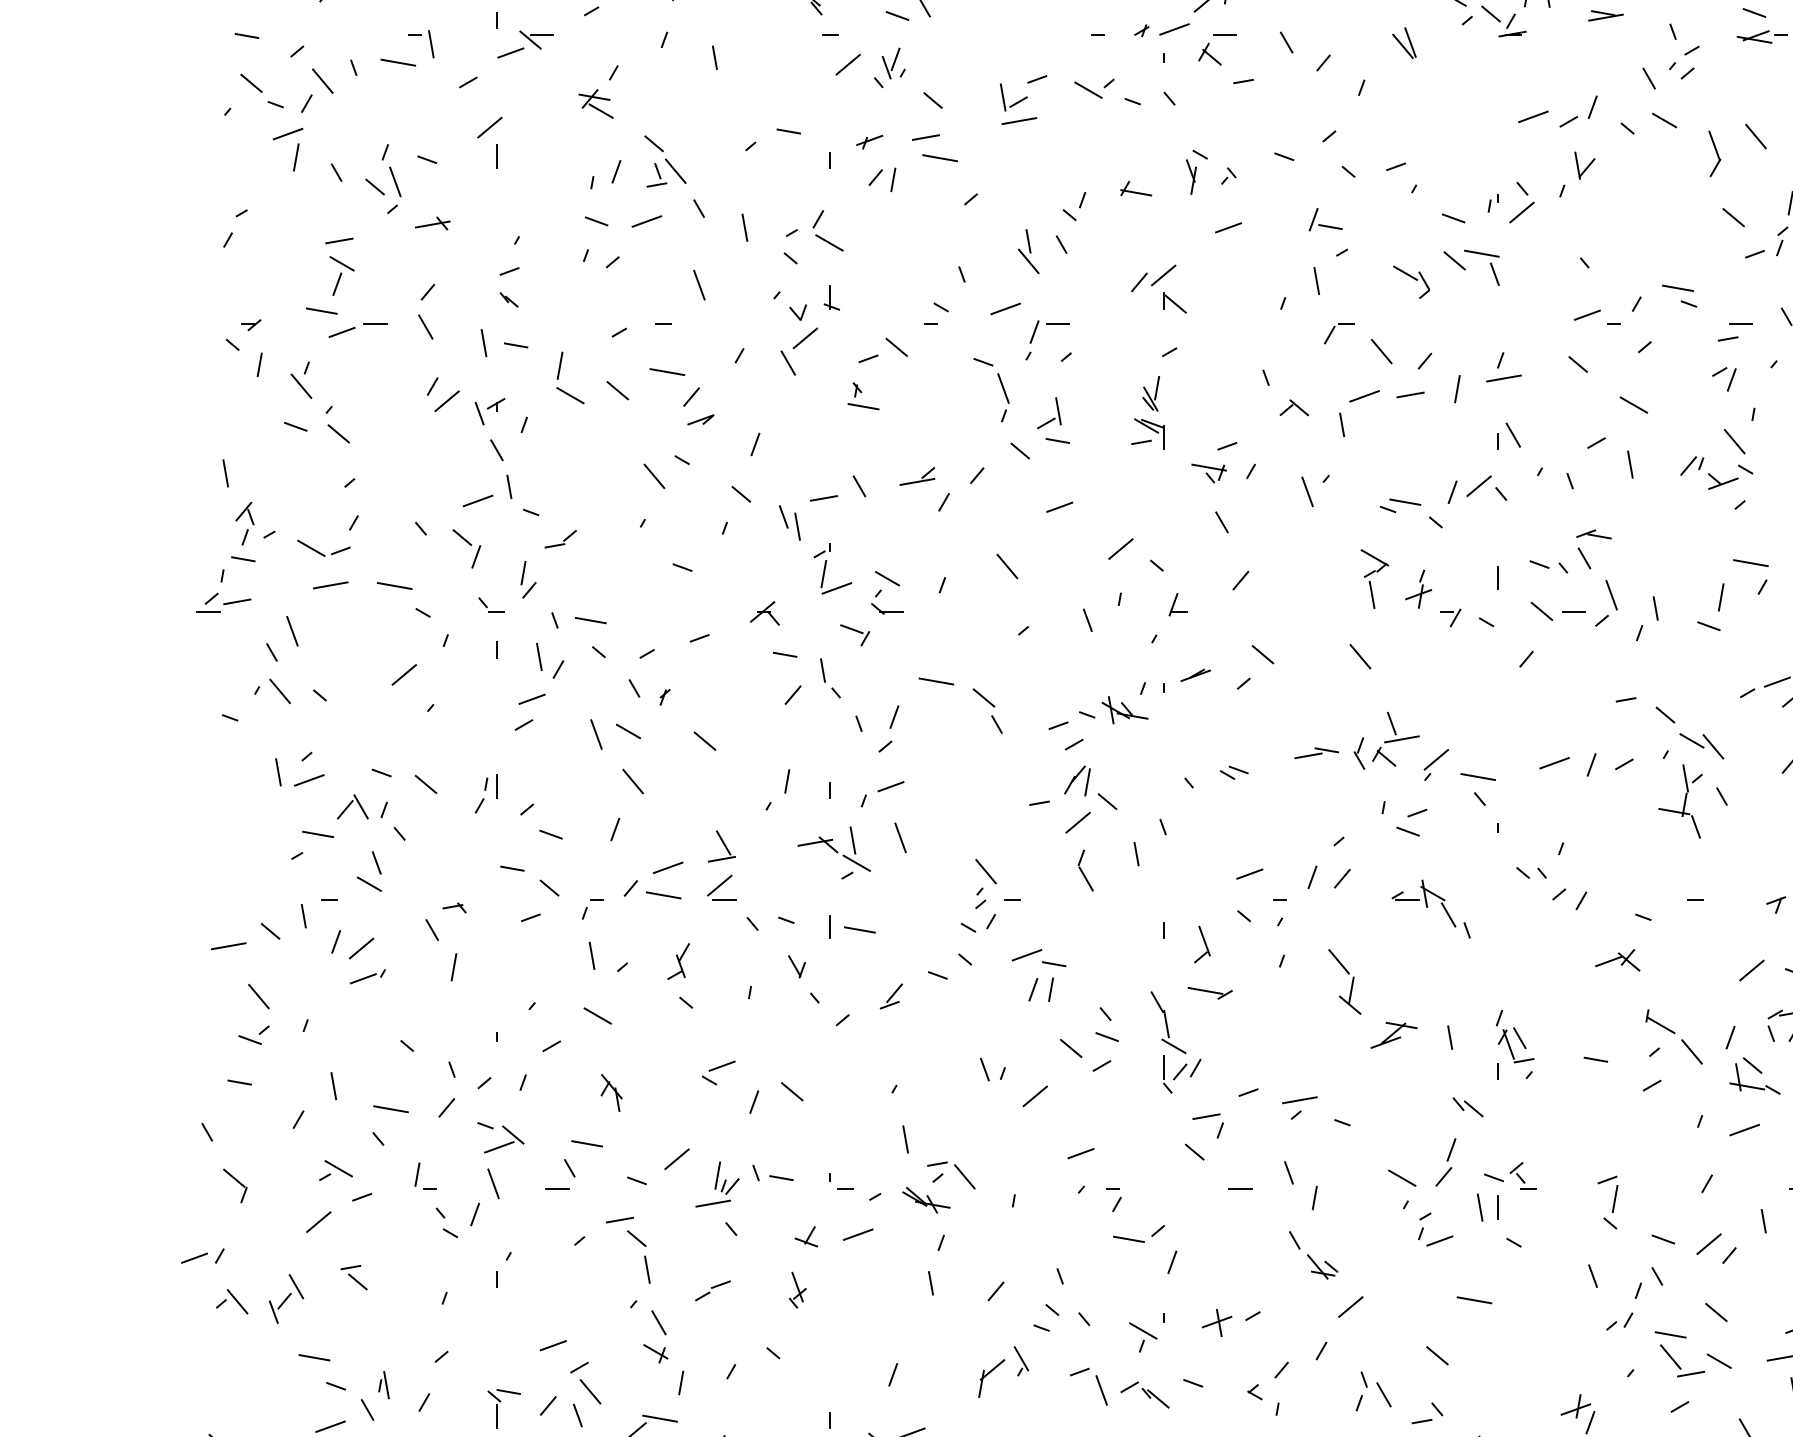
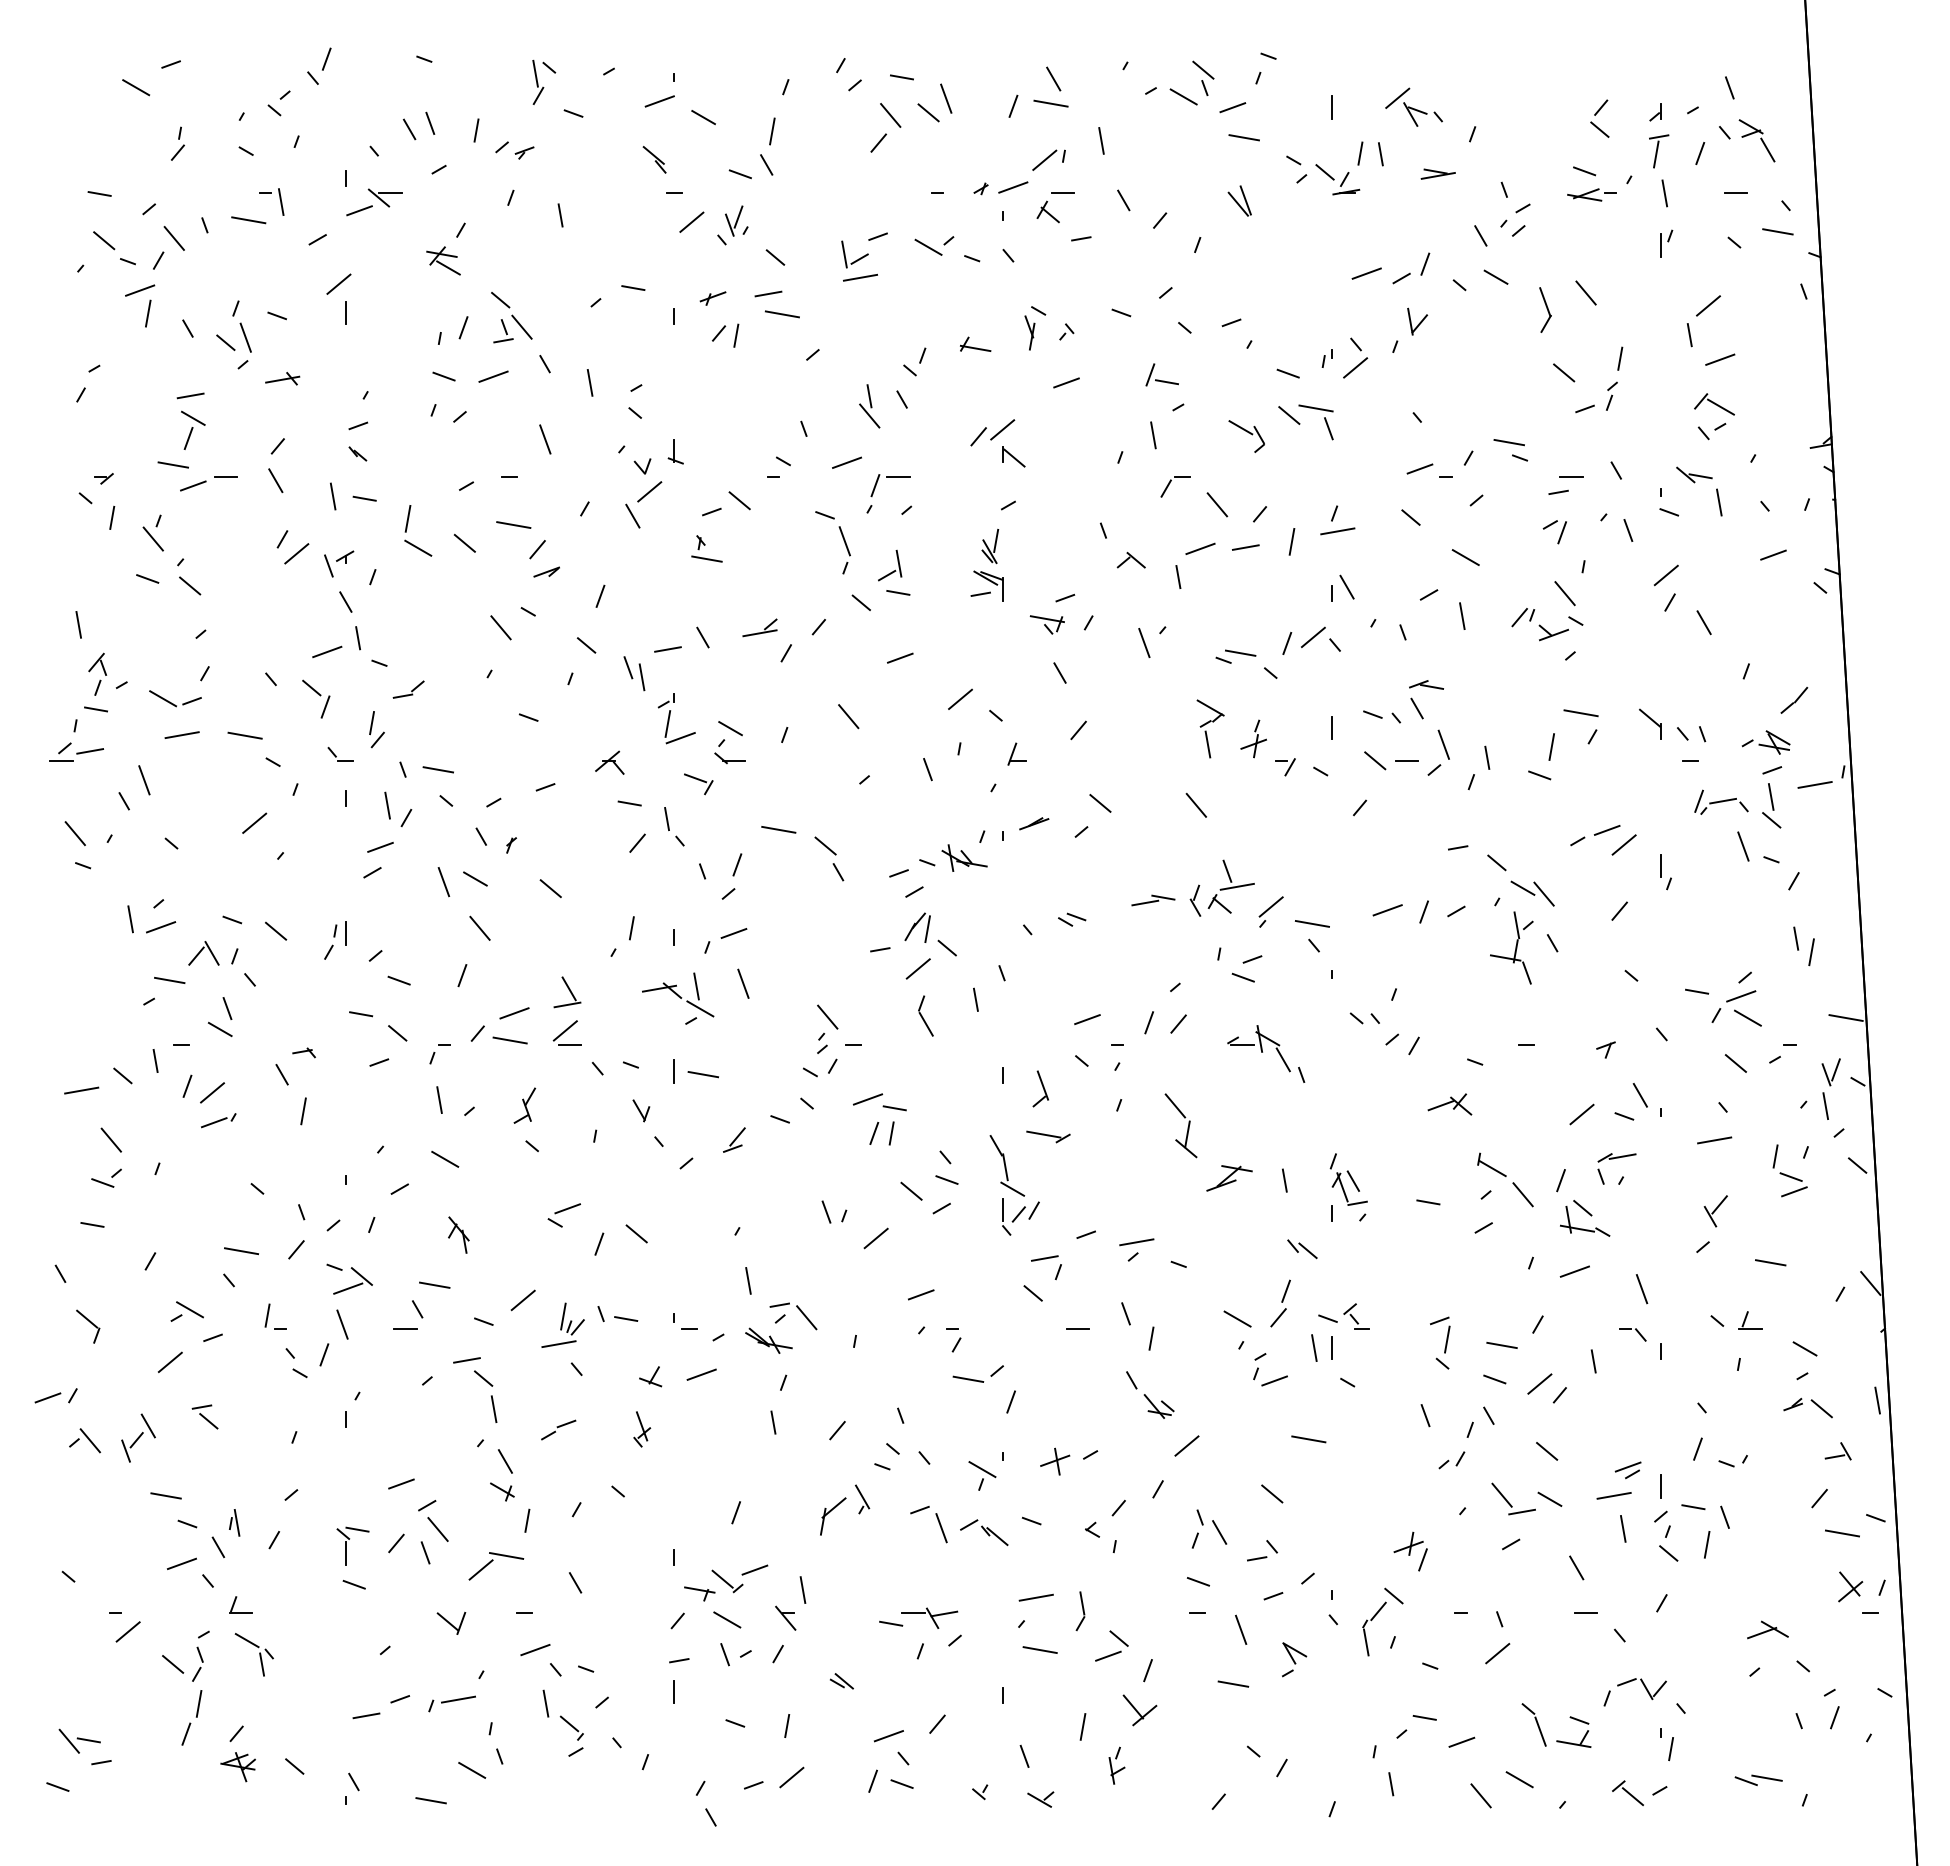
part: (824, 238) -> (668, 393), removed
line: (279, 691) -> (74, 833), moved
line: (333, 1086) -> (184, 1228), removed
line: (1670, 1334) -> (1501, 1345), moved

